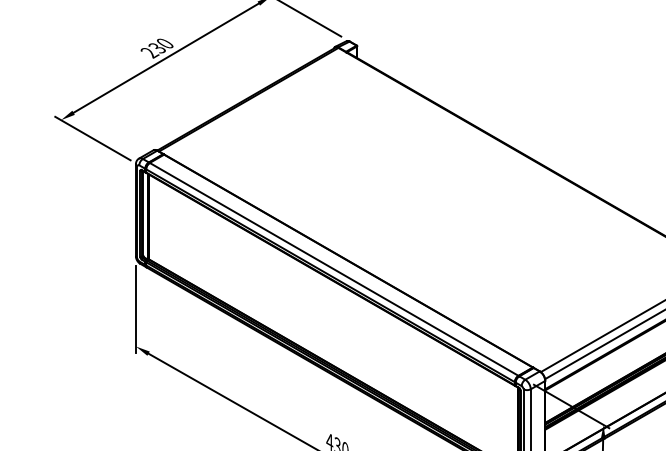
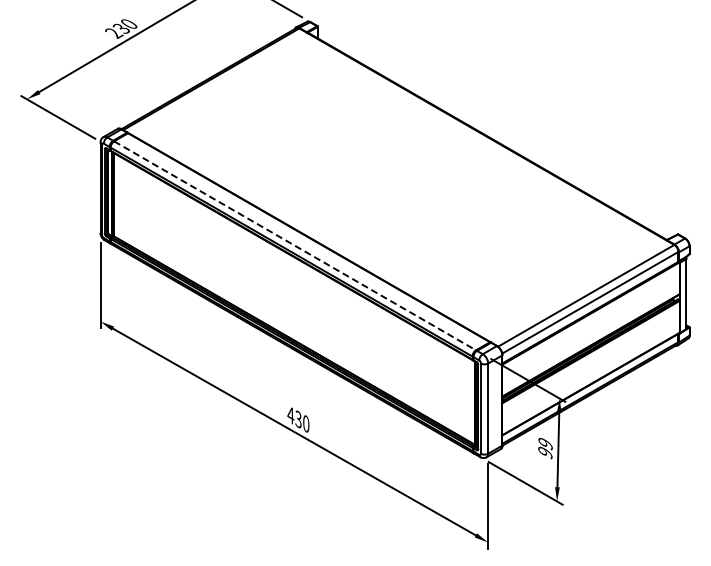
line: (334, 269) -> (295, 245), solid -> dashed

